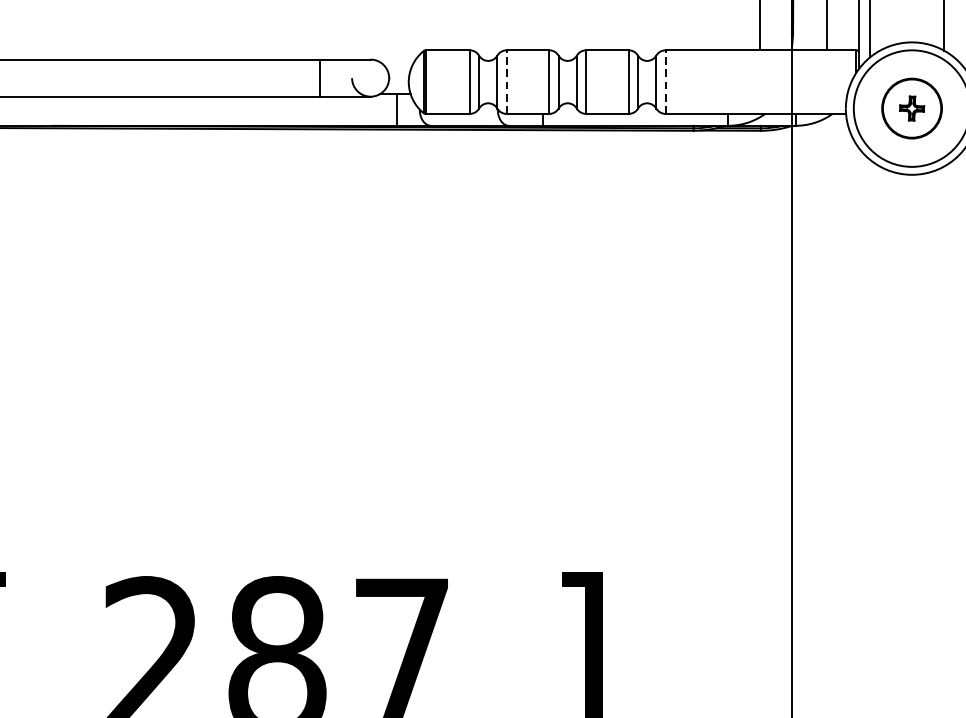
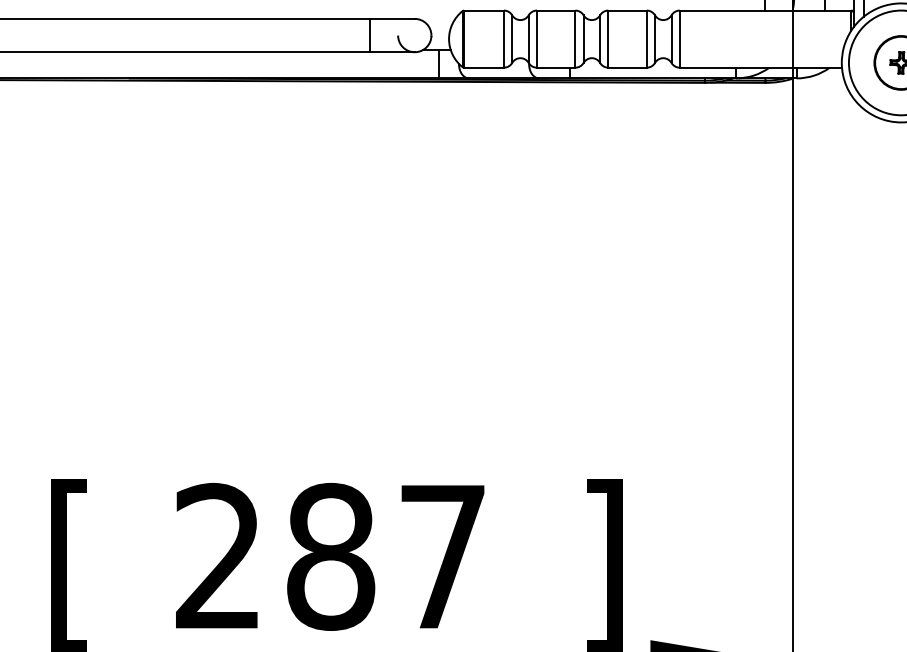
line: (506, 82) -> (536, 39), dashed -> solid
line: (665, 82) -> (679, 39), dashed -> solid

